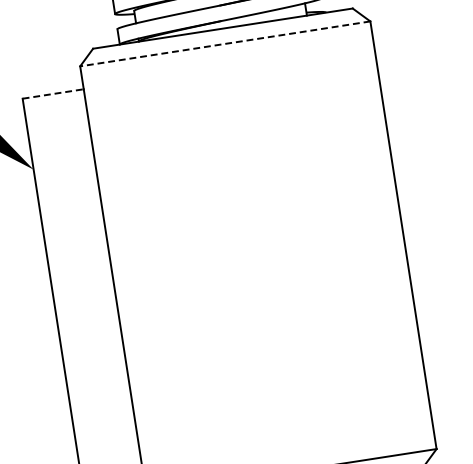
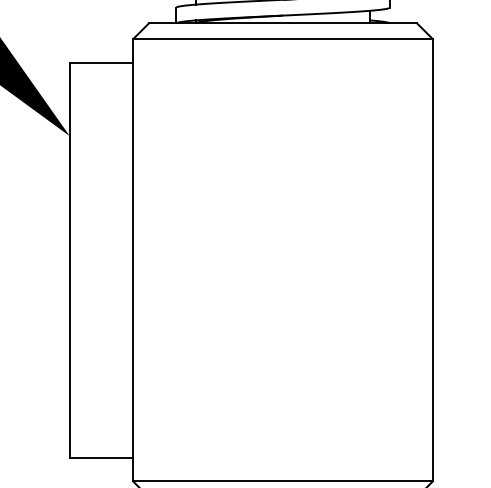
line: (225, 44) -> (283, 39), dashed -> solid
line: (53, 93) -> (101, 62), dashed -> solid

